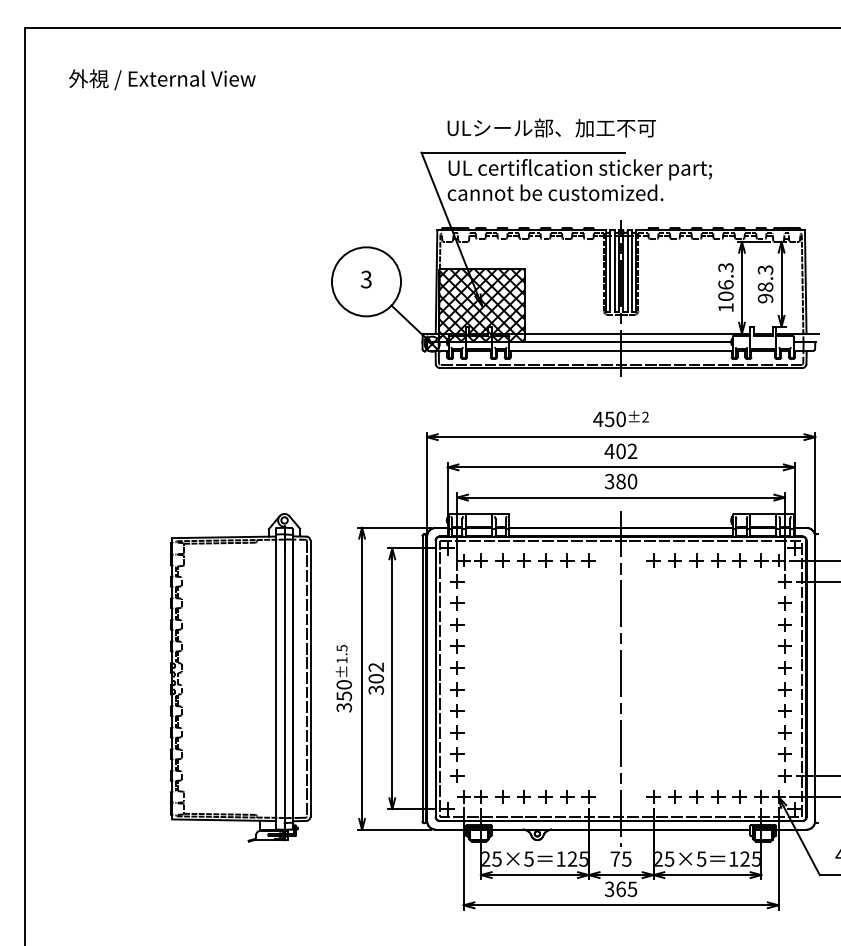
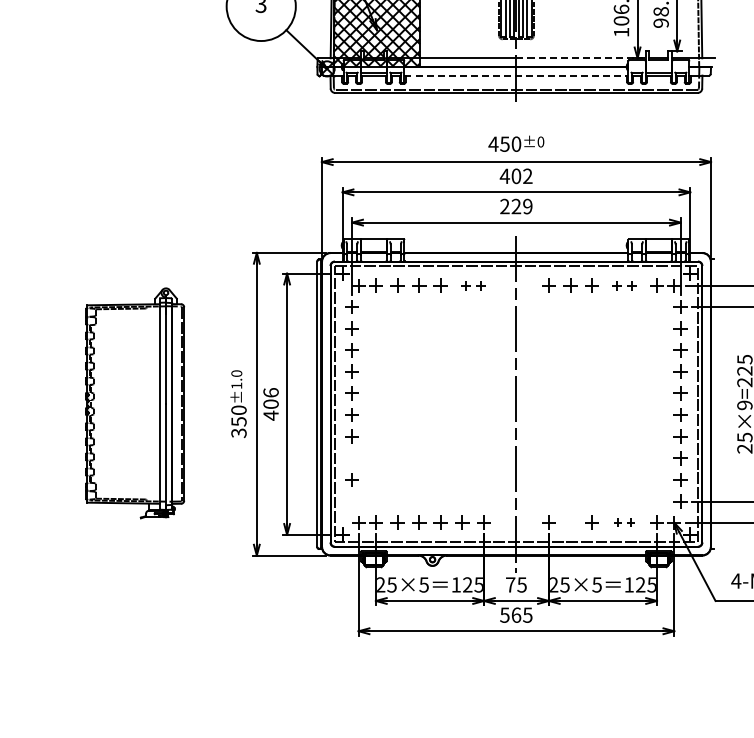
line: (685, 333) -> (580, 58), solid -> dashed
line: (621, 350) -> (516, 75), solid -> dashed
text: (645, 416) -> (540, 141), ±2 -> ±0
text: (620, 481) -> (515, 206), 380 -> 229
part: (577, 560) -> (472, 285), size x0.7
part: (728, 560) -> (624, 285), size x0.7
text: (341, 648) -> (236, 373), ±1.5 -> ±1.0
part: (240, 677) -> (134, 402), size x0.7
text: (376, 678) -> (271, 403), 302 -> 406
part: (457, 732) -> (352, 458), removed
part: (457, 775) -> (352, 501), removed
part: (674, 796) -> (569, 522), removed
part: (728, 796) -> (624, 522), size x0.6
text: (609, 888) -> (504, 614), 365 -> 565

